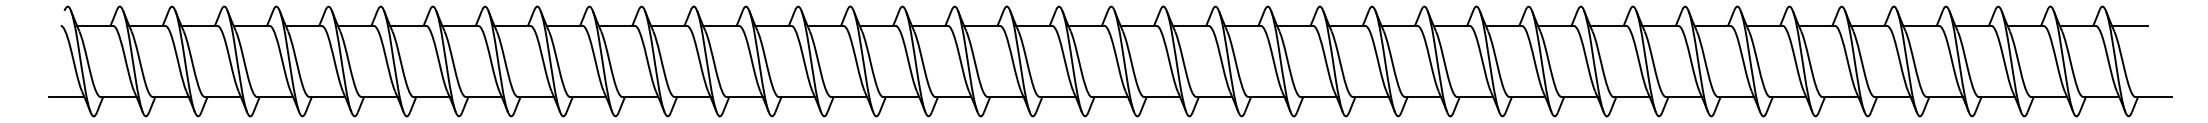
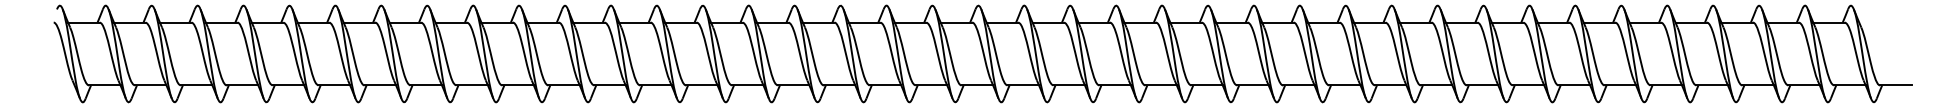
line: (2129, 25) -> (1874, 22), removed
line: (66, 97) -> (58, 85), removed

